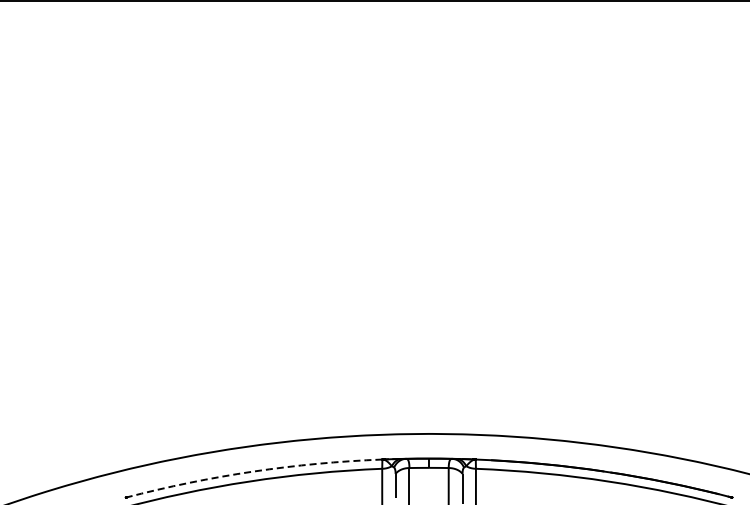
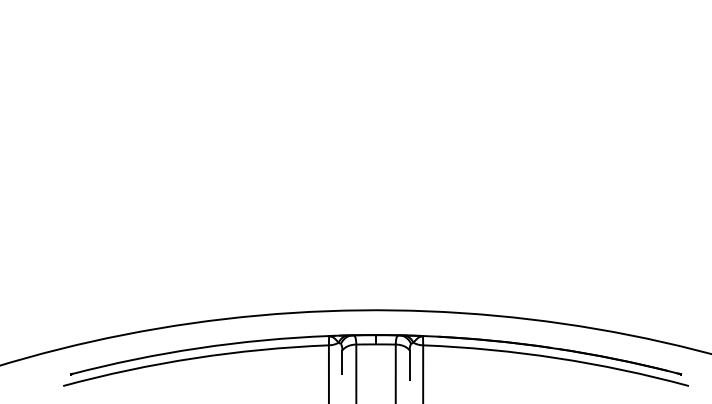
arc: (253, 471) -> (199, 348), dashed -> solid

